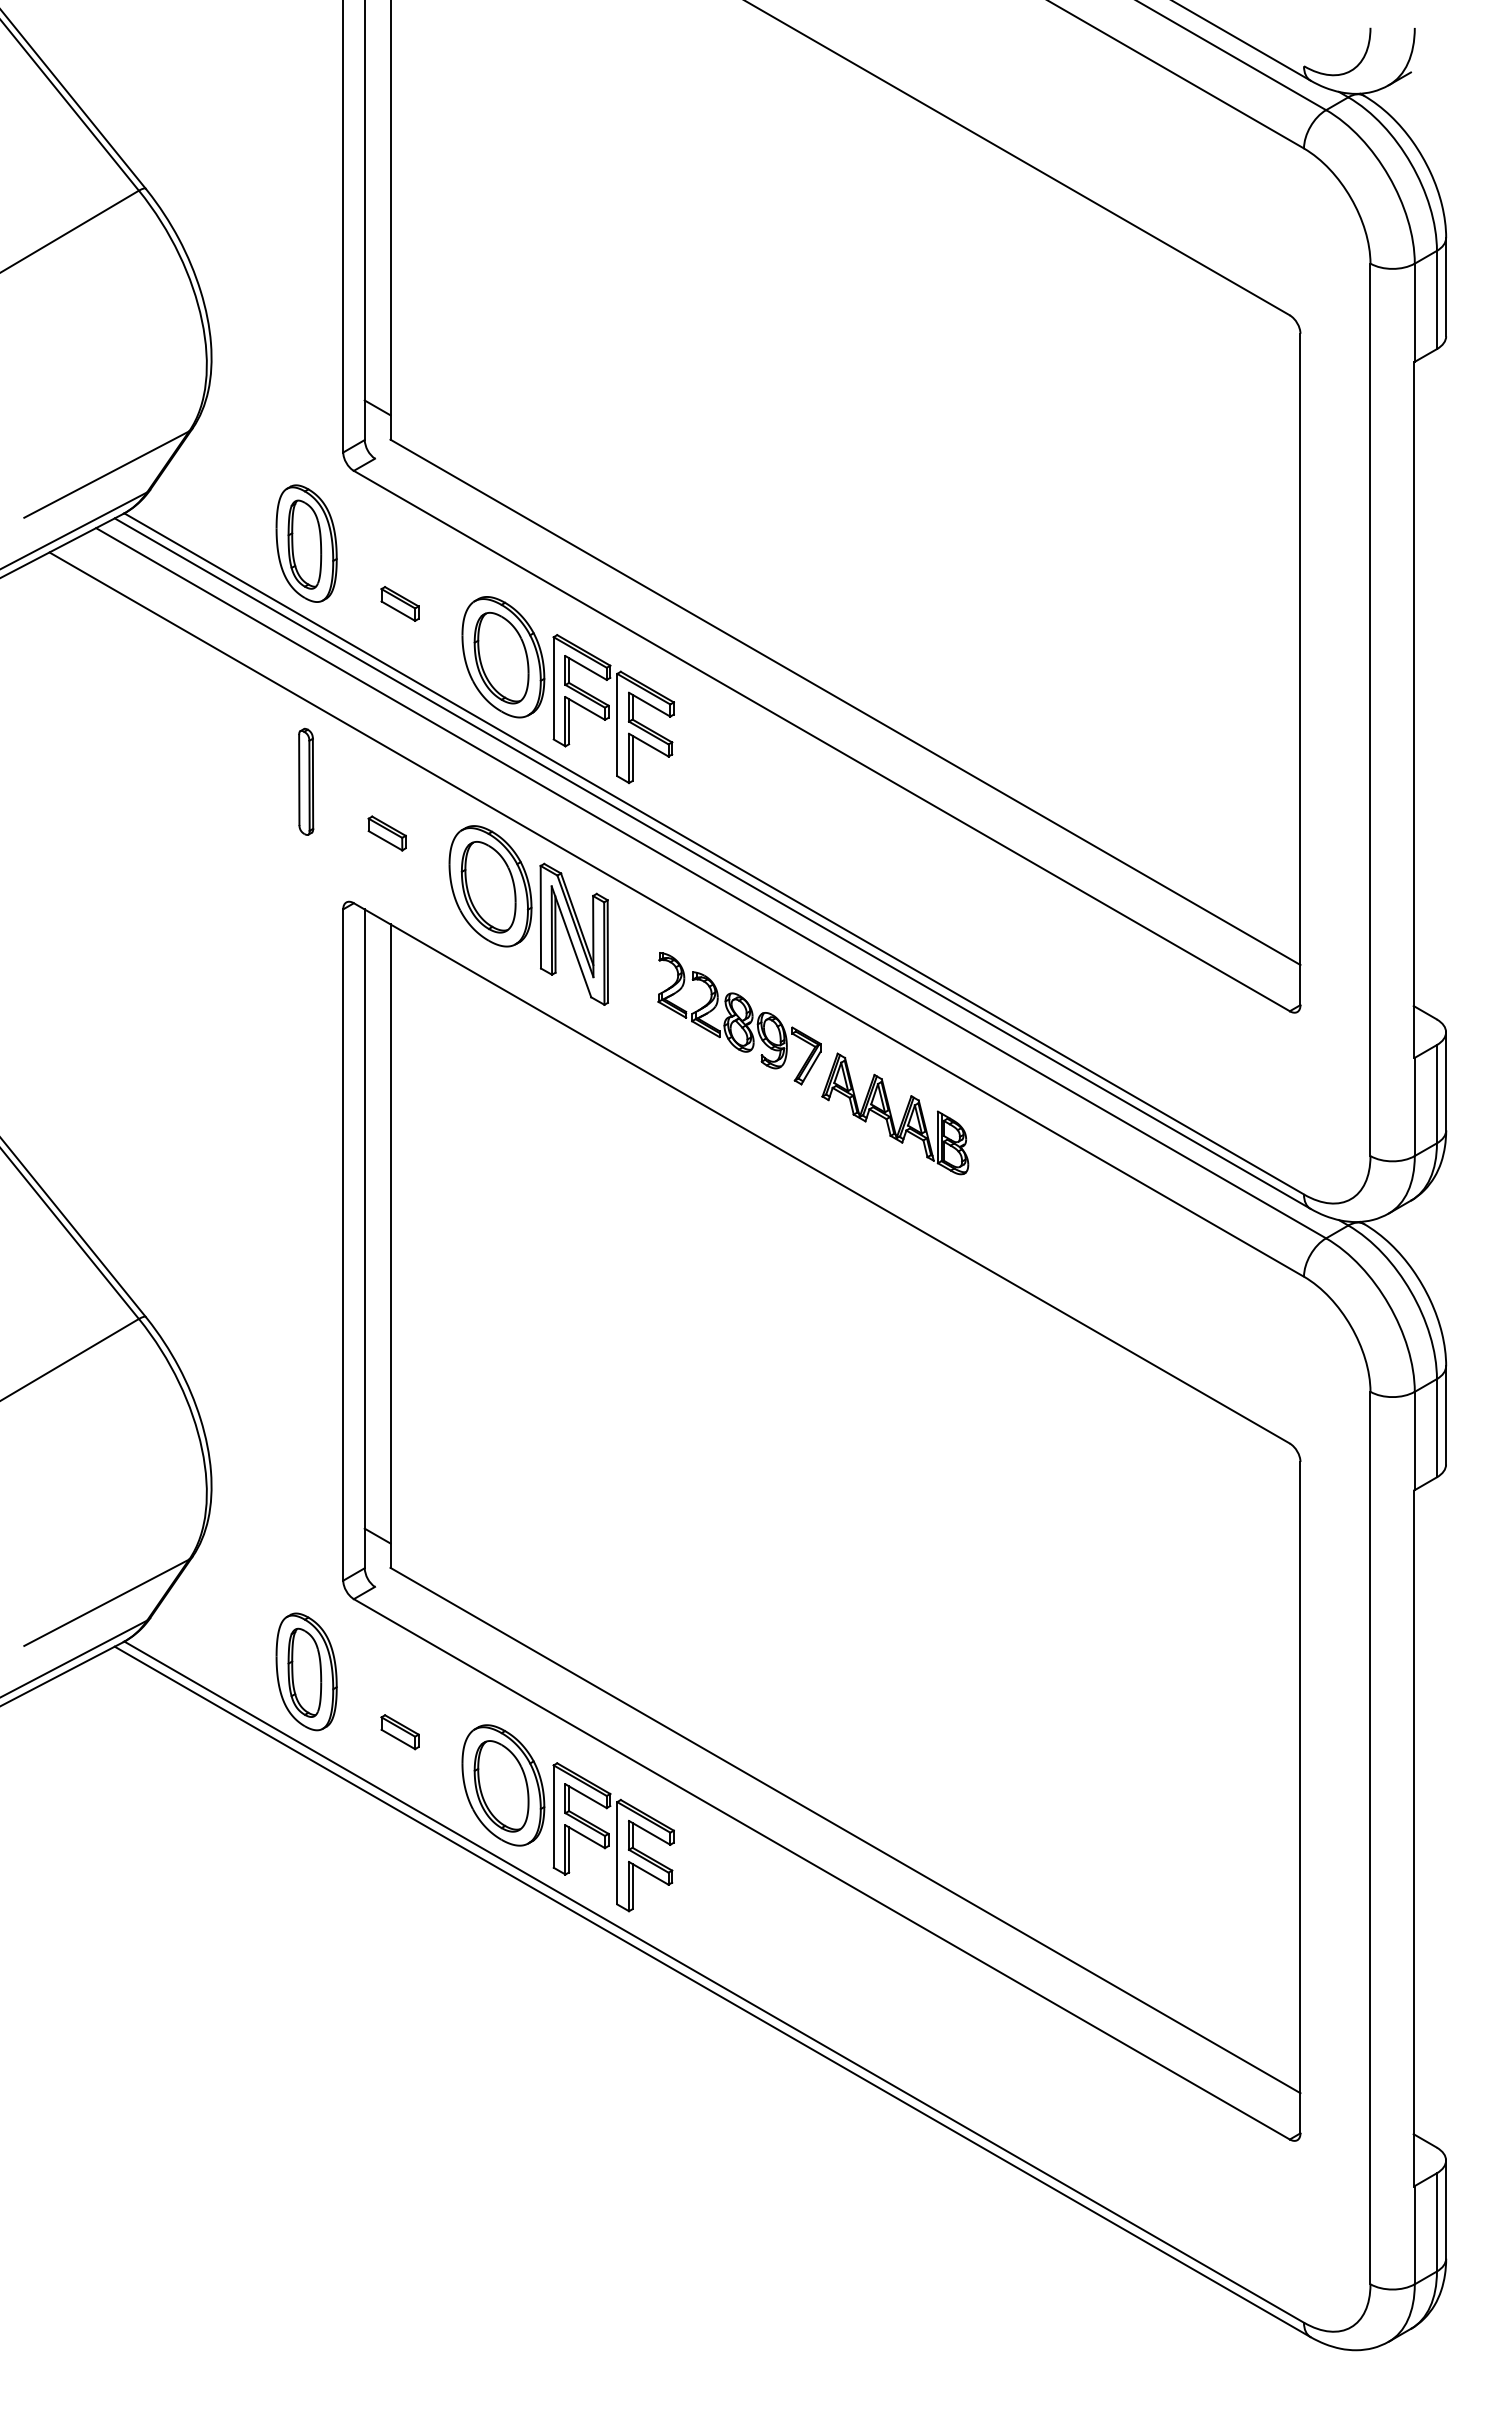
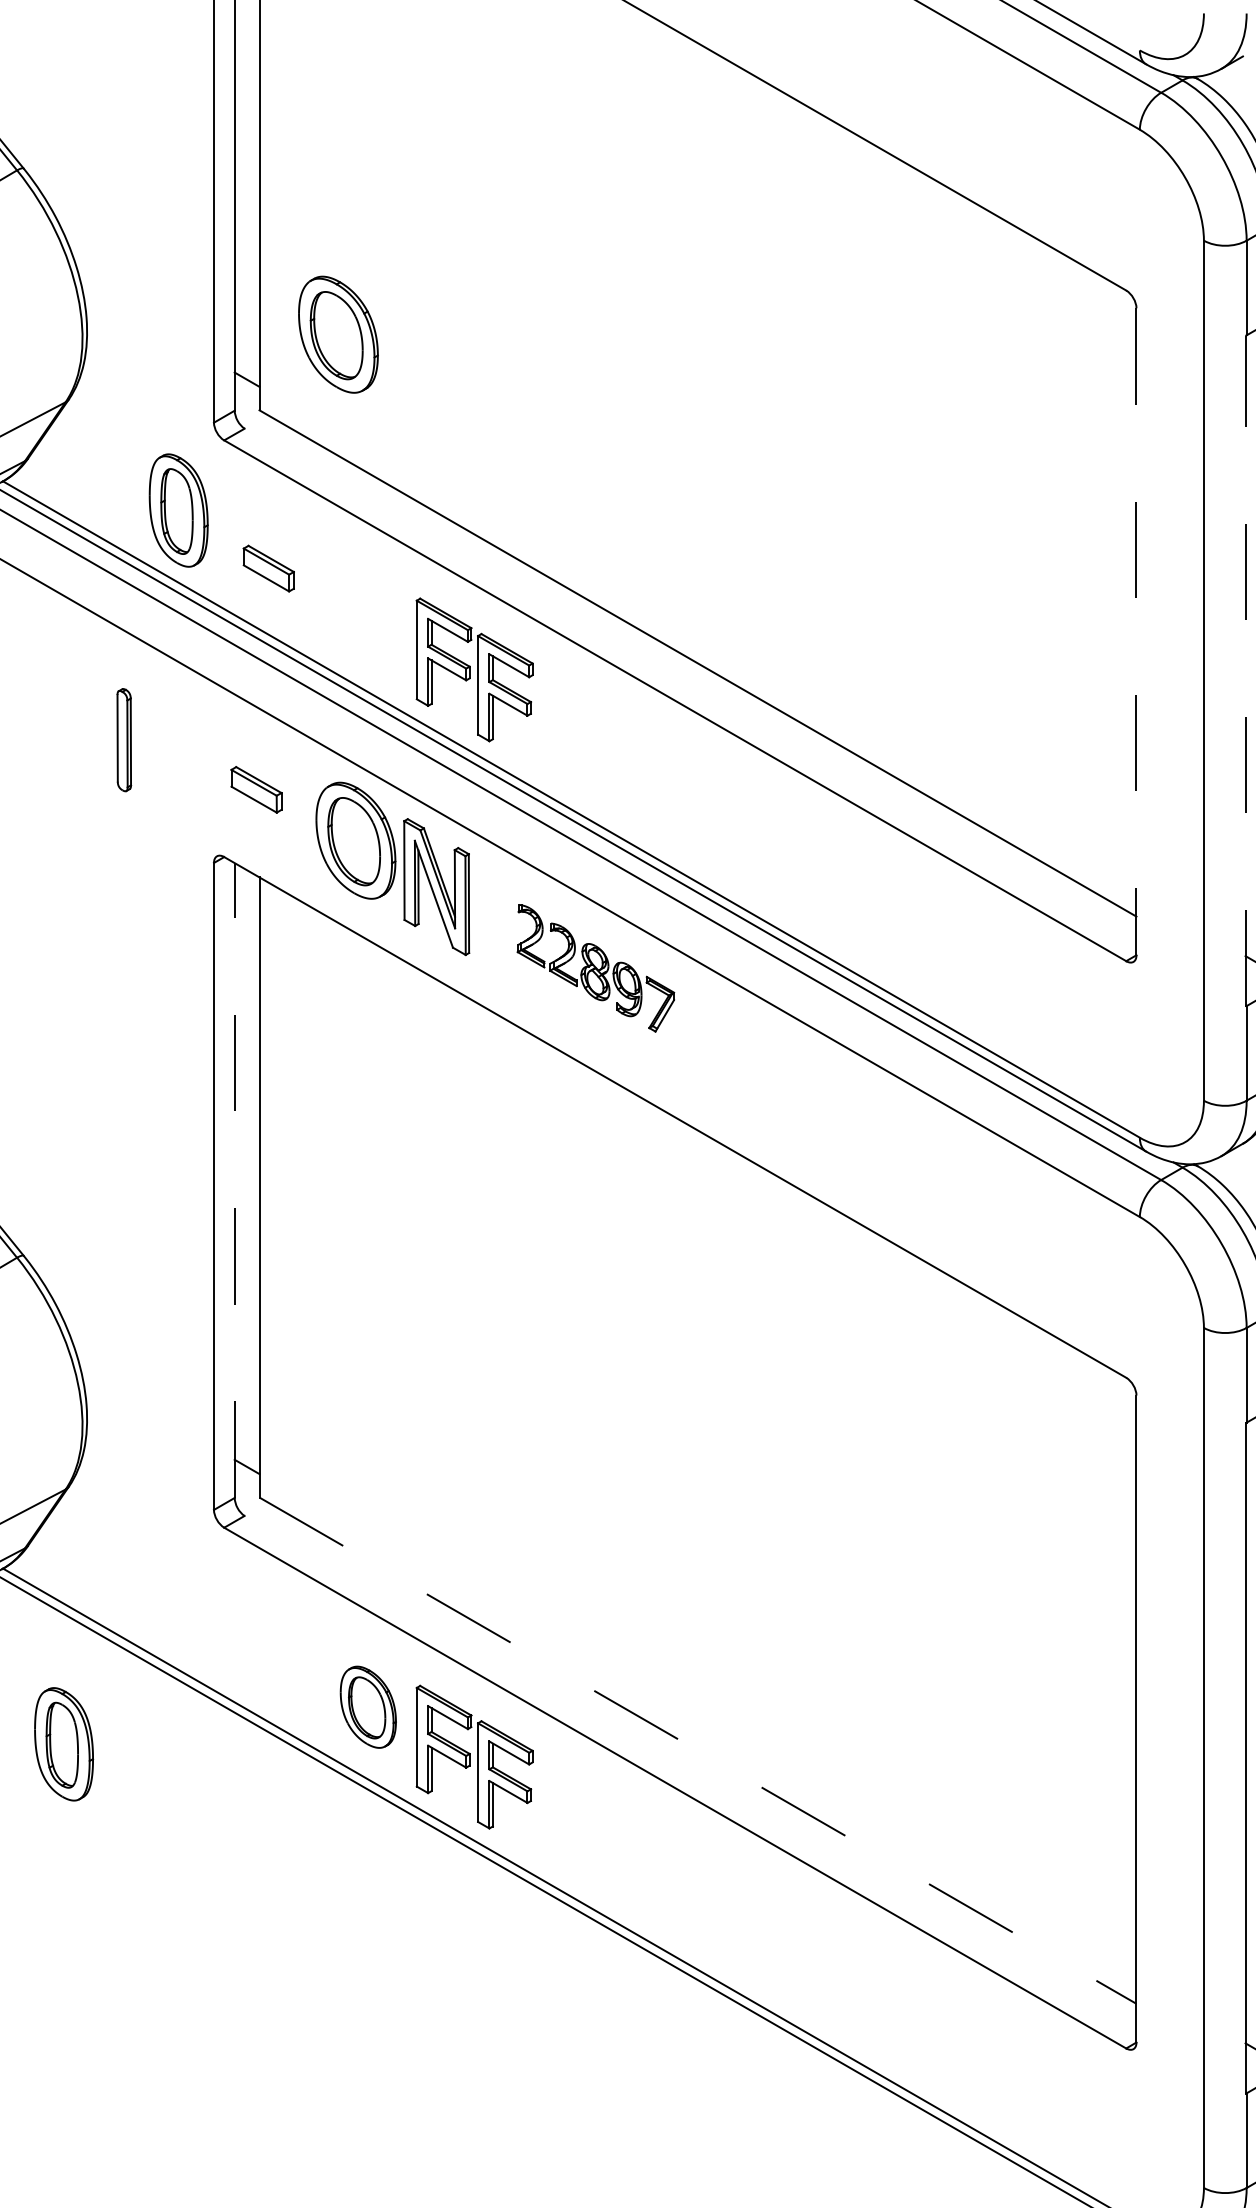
part: (399, 603) -> (268, 568), size x1.4
part: (503, 657) -> (338, 335), moved
line: (1300, 669) -> (1136, 631), solid -> dashed
line: (1413, 709) -> (1245, 670), solid -> dashed
part: (306, 781) -> (124, 739), moved
part: (386, 833) -> (255, 789), size x1.4
part: (895, 1113) -> (746, 1059), removed
line: (364, 1238) -> (234, 1180), solid -> dashed
part: (306, 1671) -> (63, 1743), moved
part: (399, 1732) -> (268, 1656), removed
part: (503, 1785) -> (368, 1707), size x0.7
line: (845, 1830) -> (698, 1750), solid -> dashed

